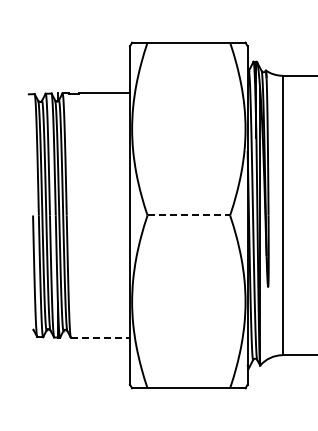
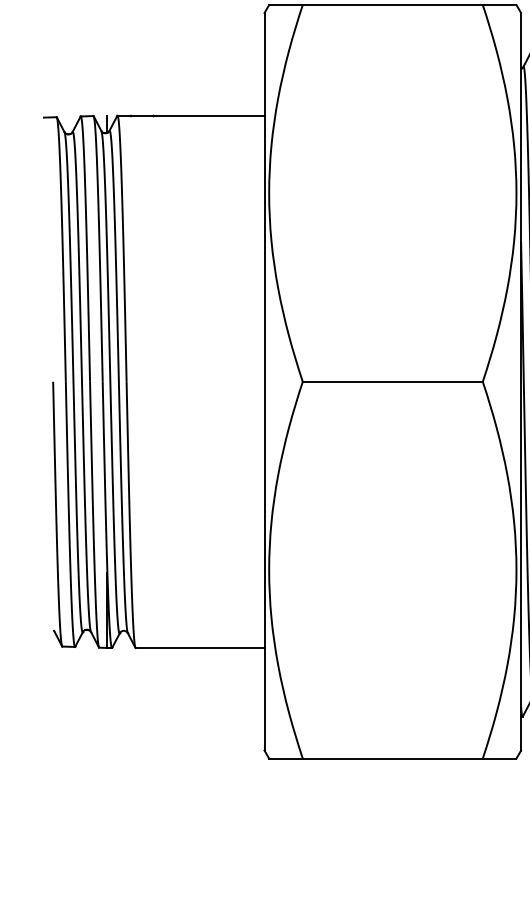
line: (189, 215) -> (394, 381), dashed -> solid
line: (100, 337) -> (200, 647), dashed -> solid

